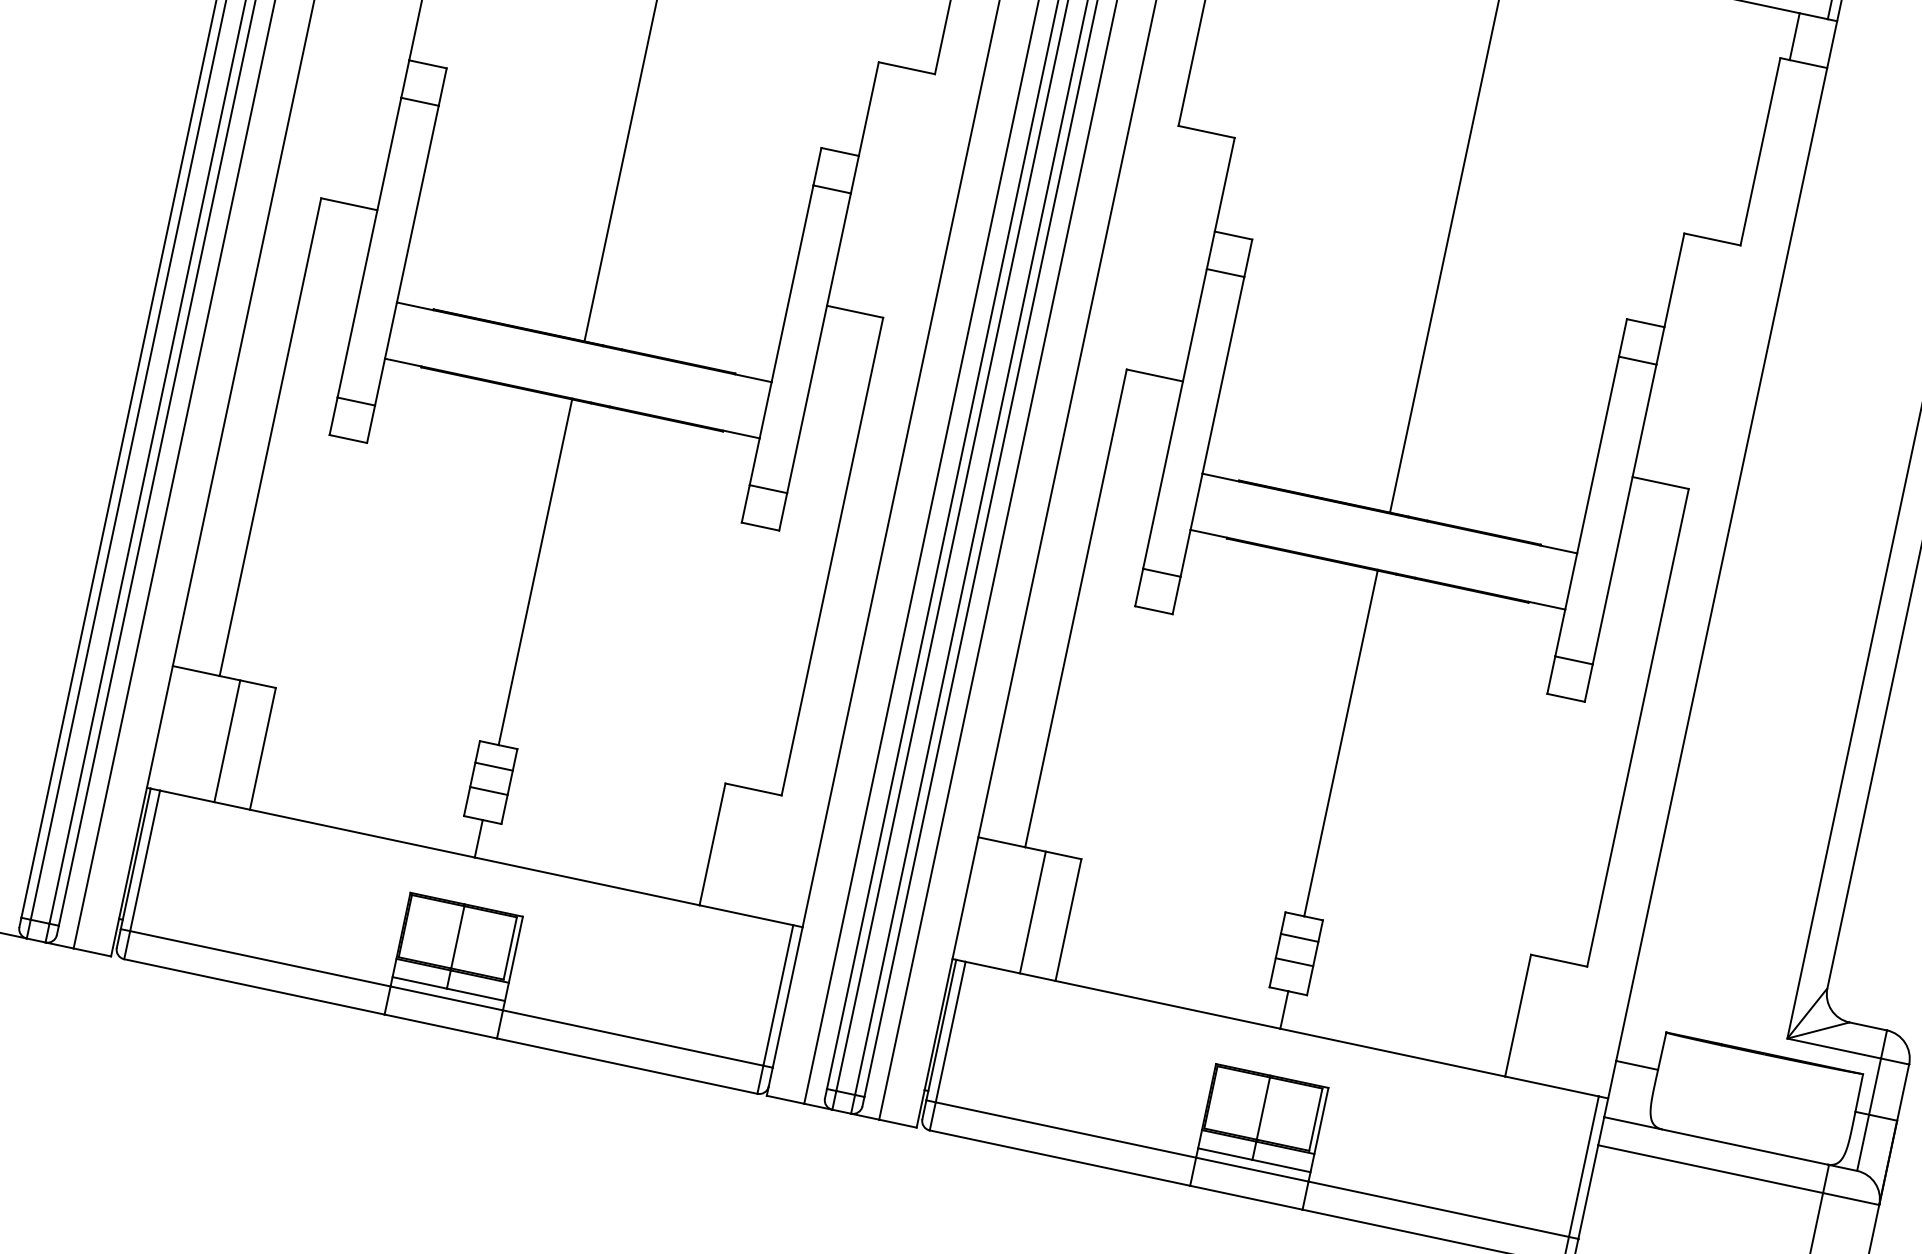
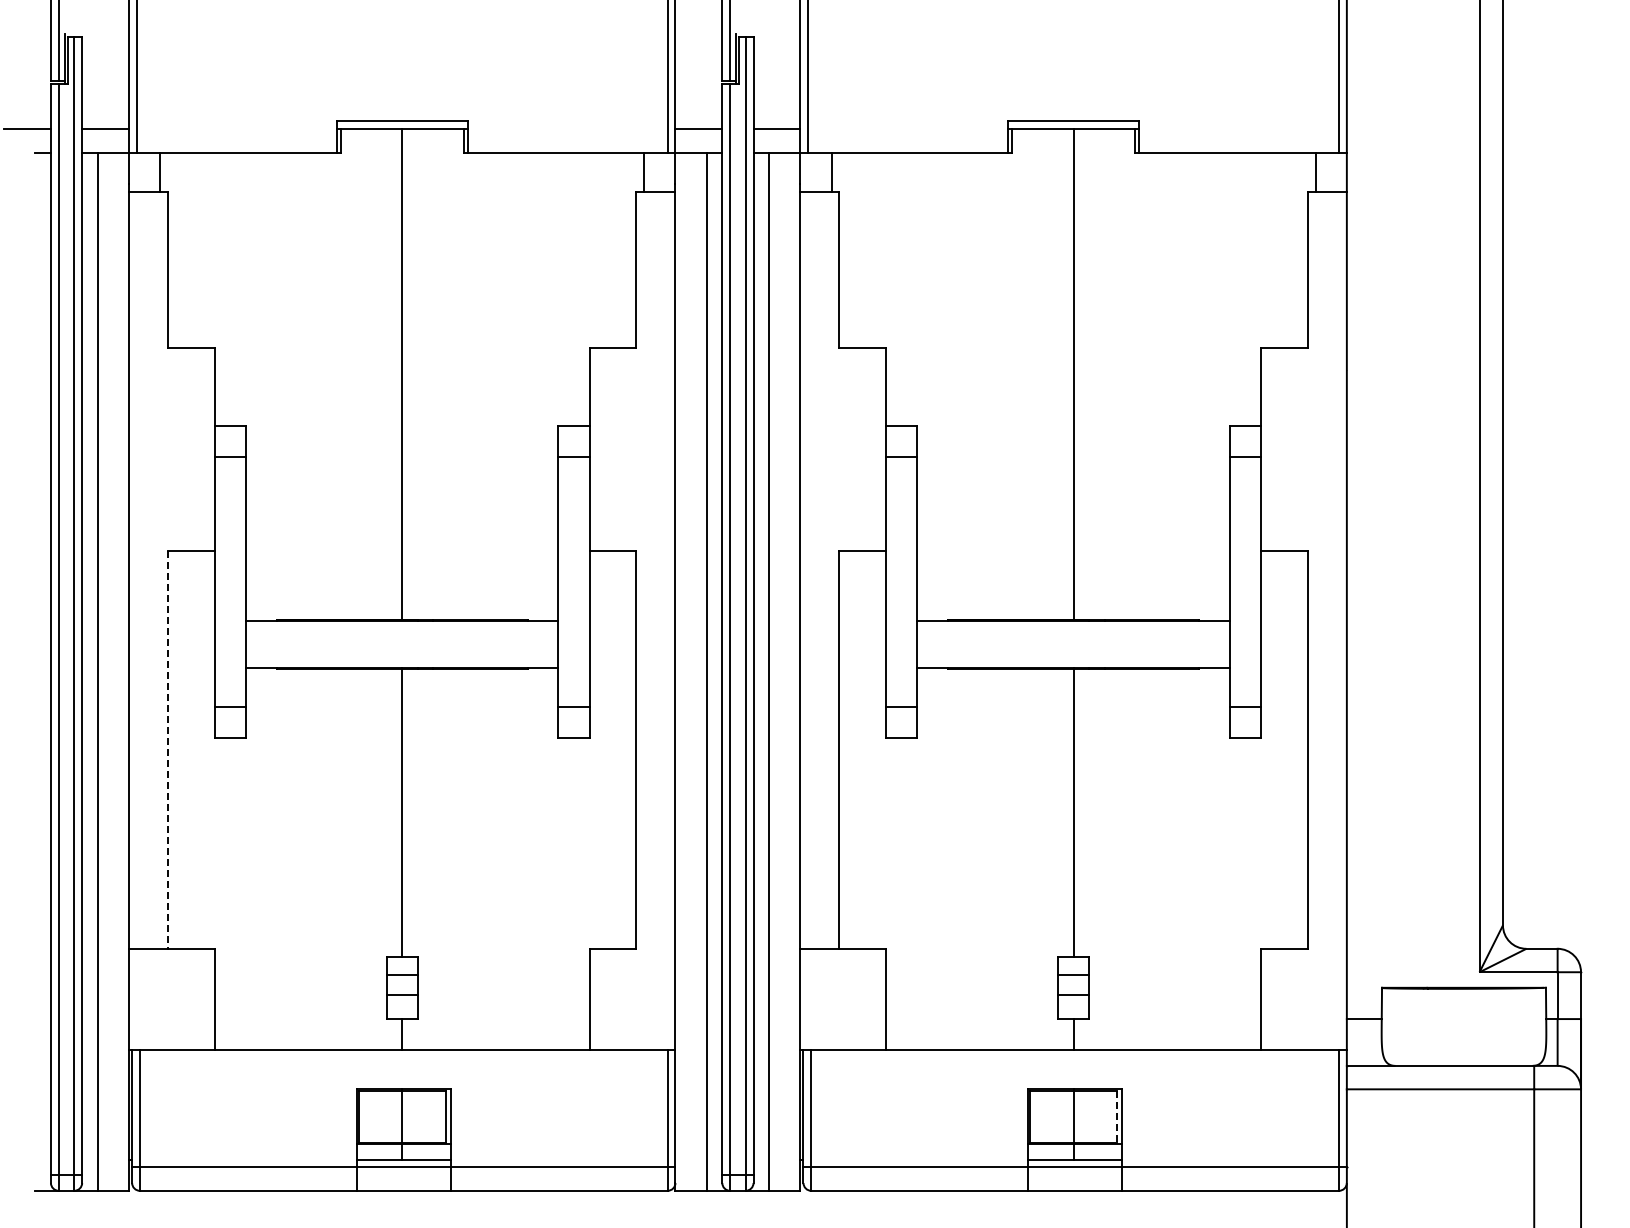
line: (270, 438) -> (168, 750), solid -> dashed
line: (227, 741) -> (185, 999), removed
line: (1032, 912) -> (856, 999), removed
line: (1316, 1119) -> (1117, 1116), solid -> dashed

